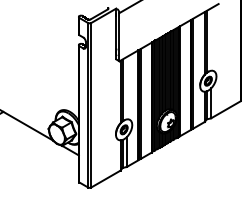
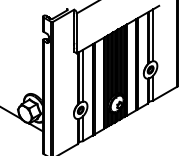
line: (211, 39) -> (153, 35), added
line: (126, 87) -> (82, 75), added

